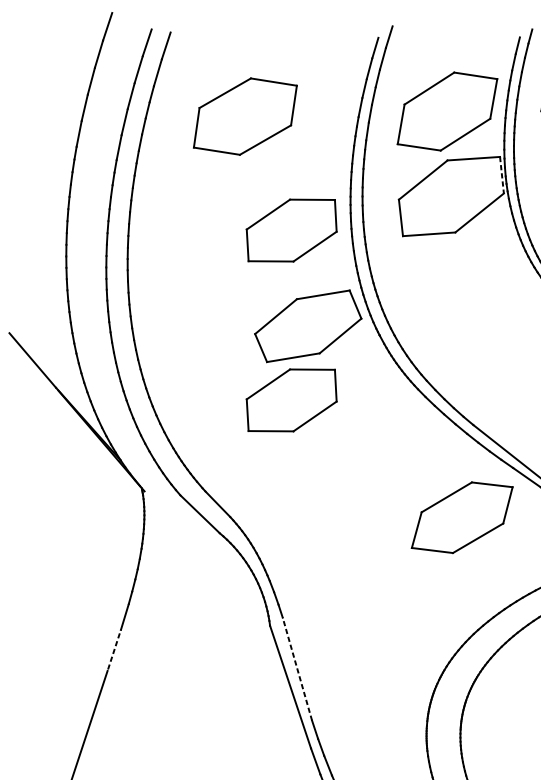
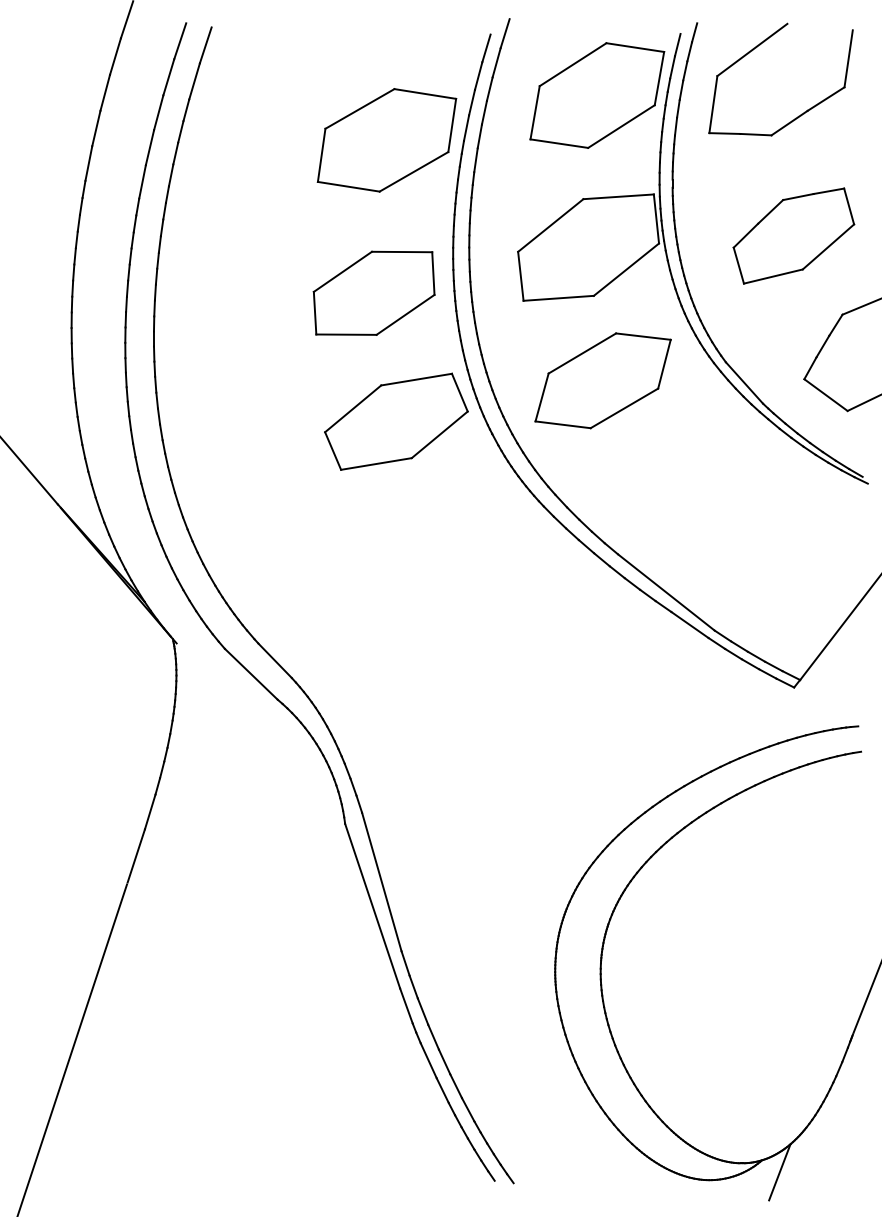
part: (447, 111) -> (597, 95), moved
part: (245, 116) -> (386, 140), moved
line: (502, 175) -> (656, 219), dashed -> solid
part: (291, 399) -> (373, 520), removed
part: (461, 517) -> (602, 380), moved
line: (114, 649) -> (136, 855), dashed -> solid
line: (297, 669) -> (381, 882), dashed -> solid

